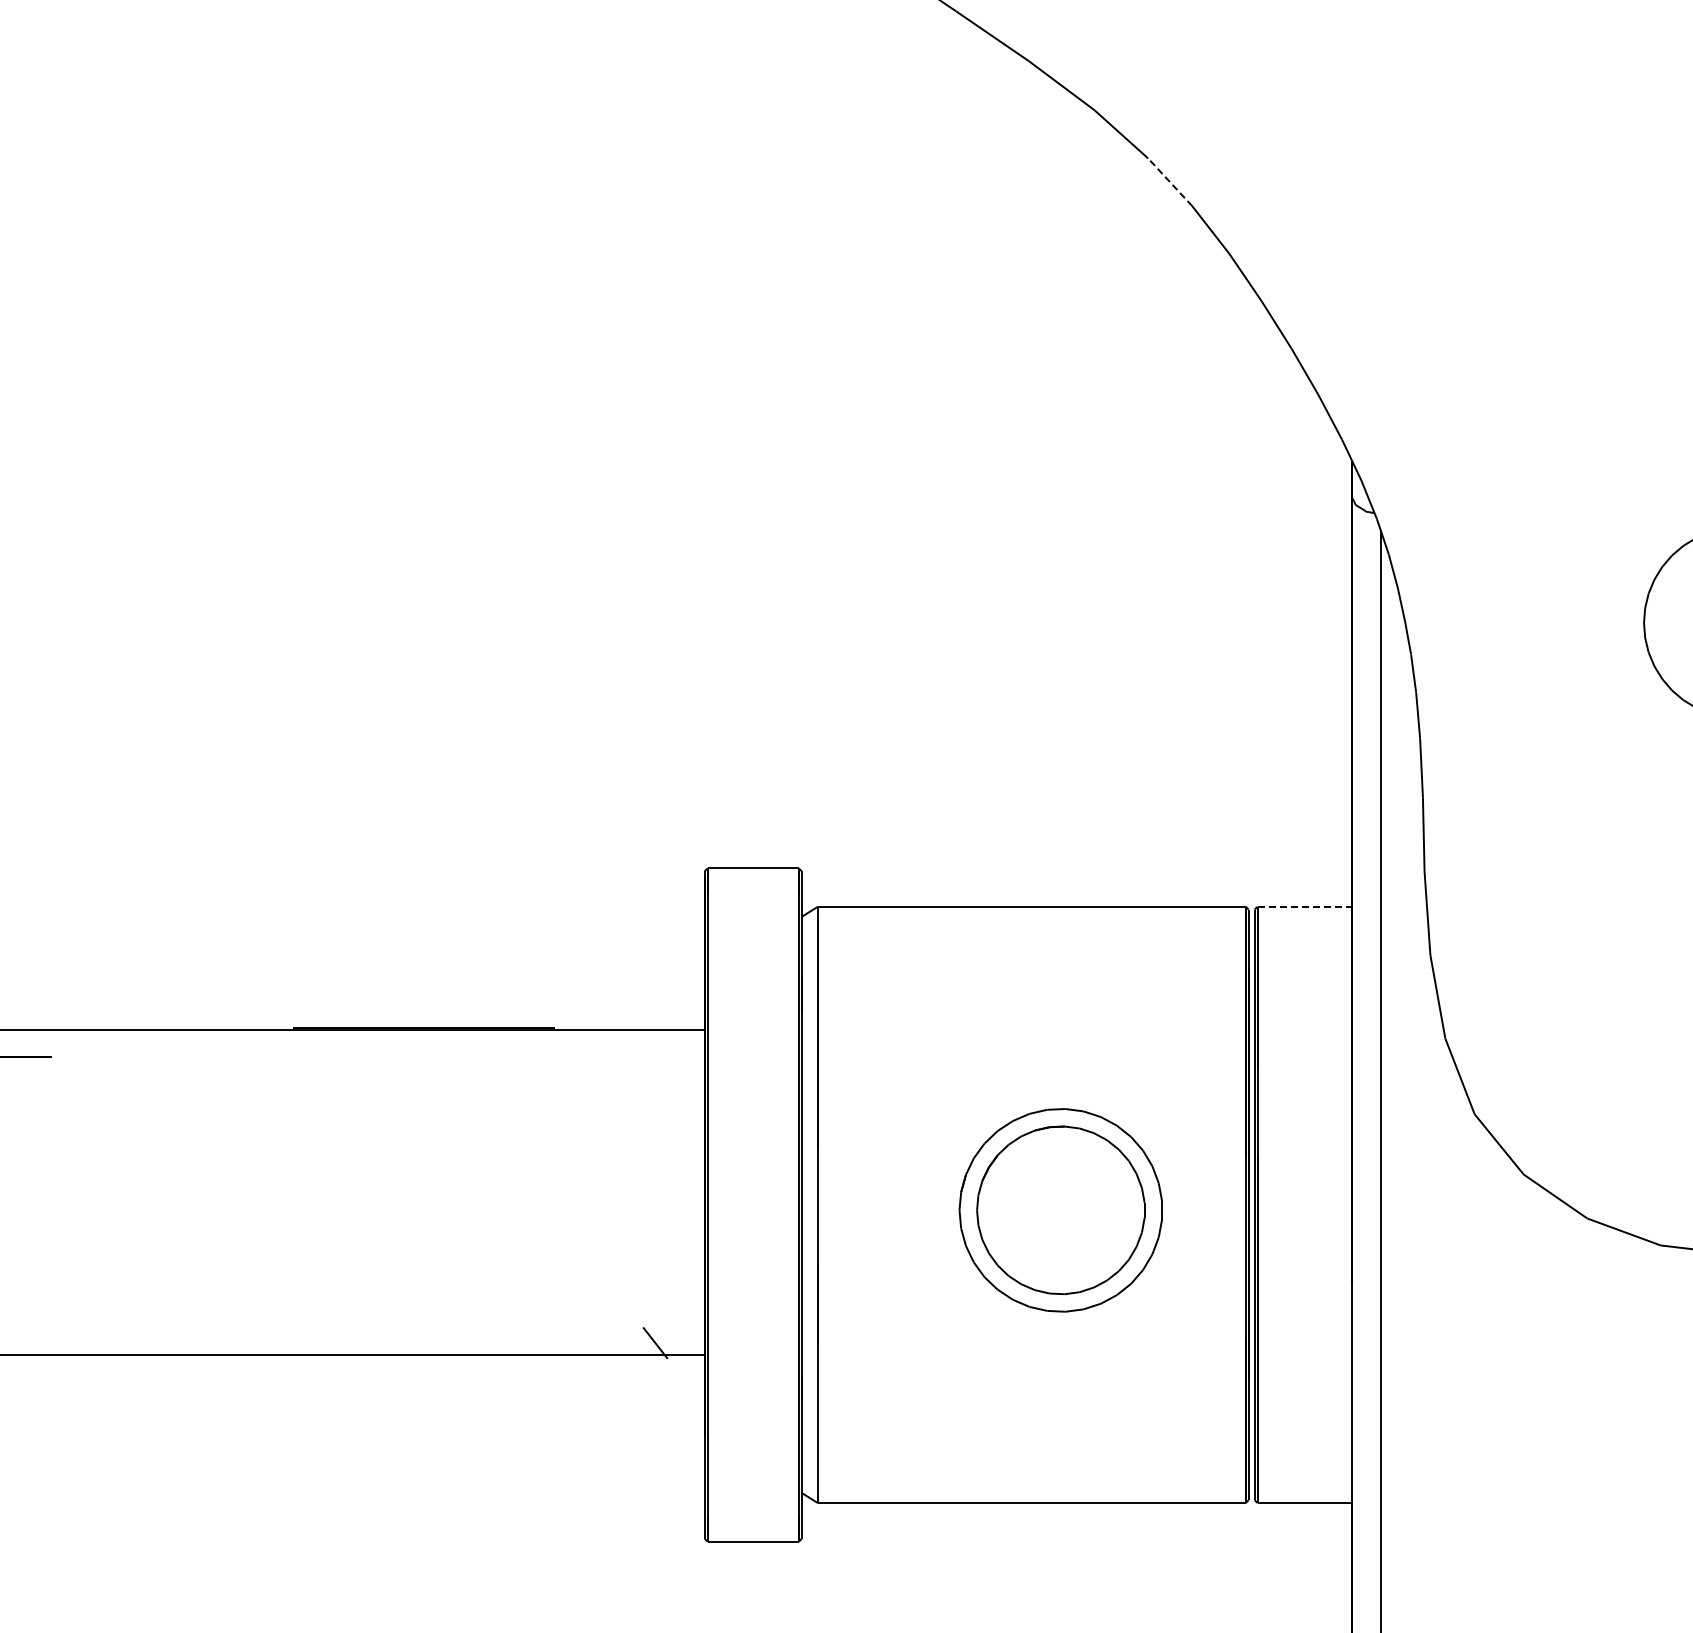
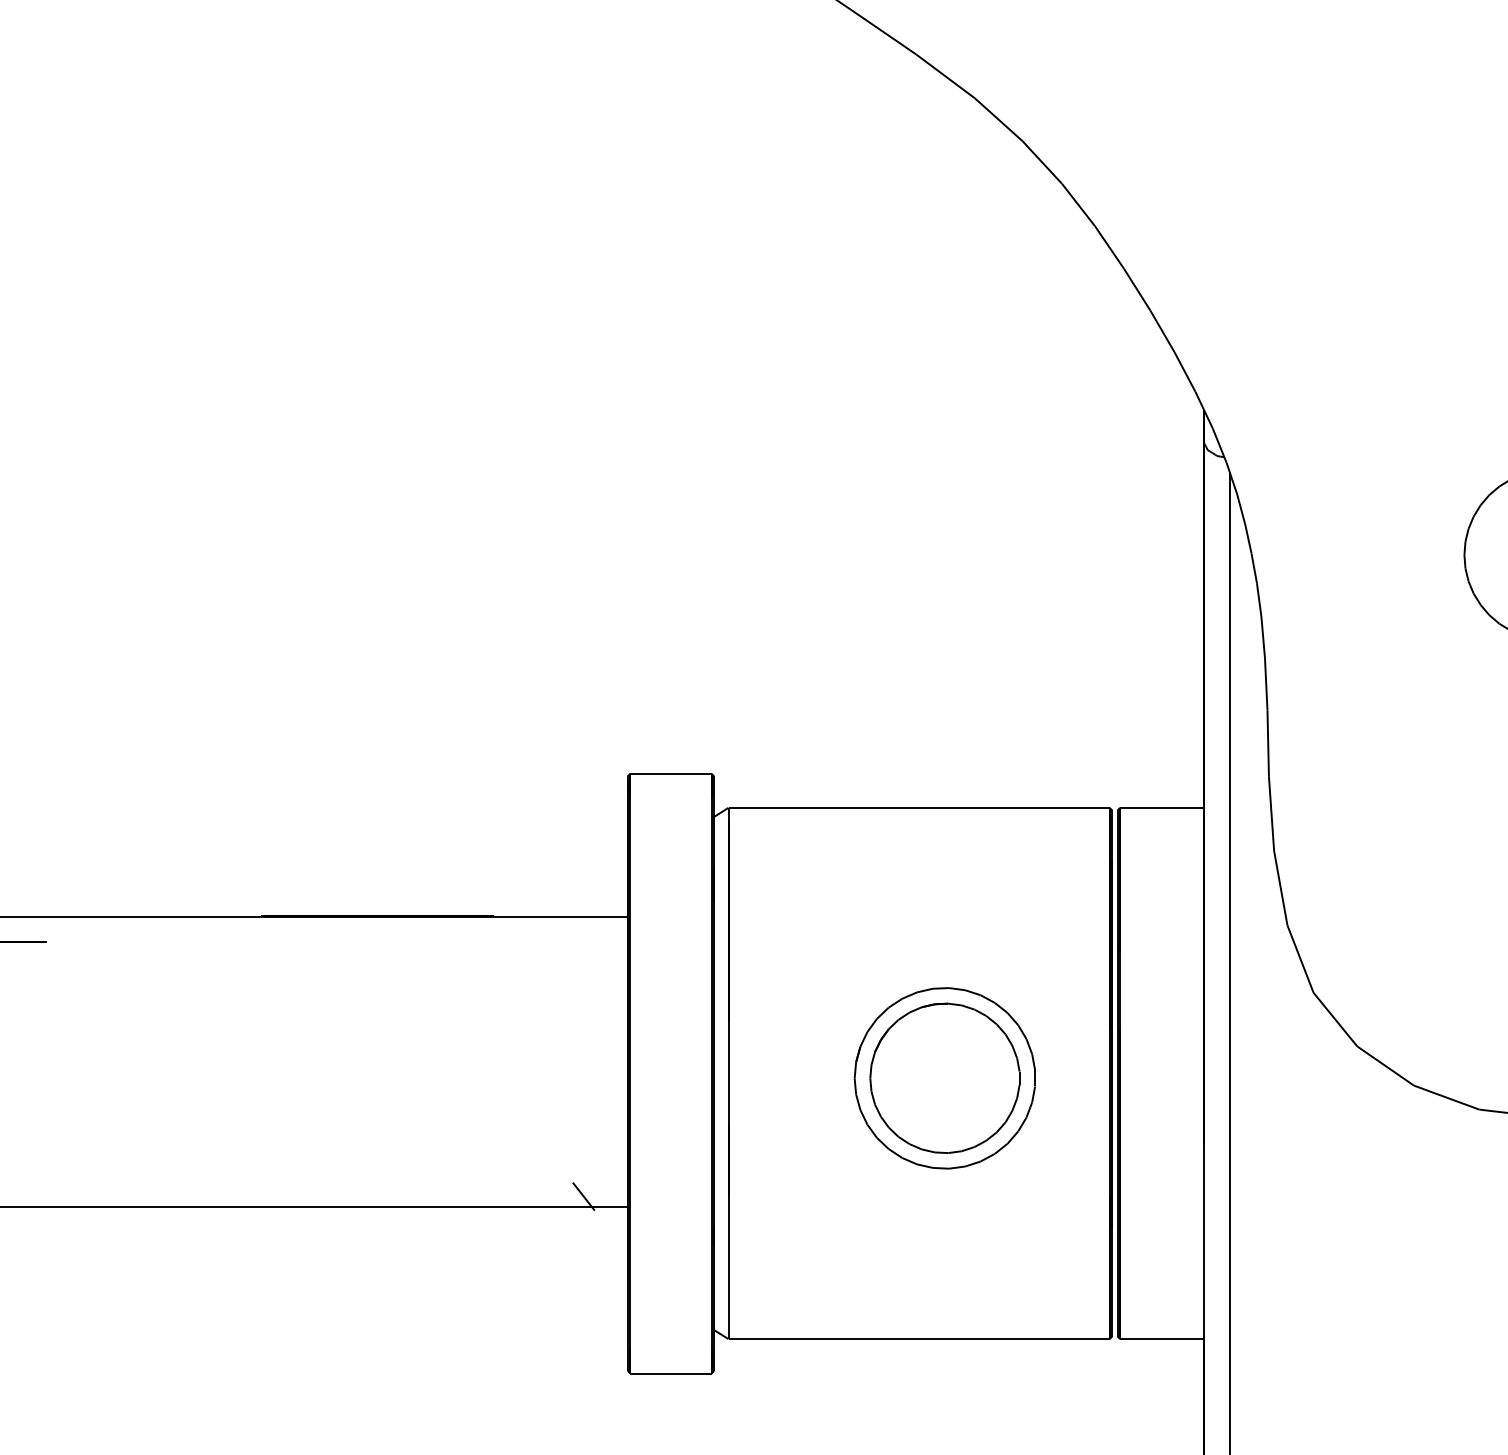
line: (1170, 182) -> (1042, 162), dashed -> solid
line: (1305, 906) -> (1162, 807), dashed -> solid

